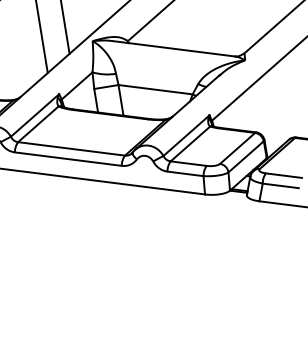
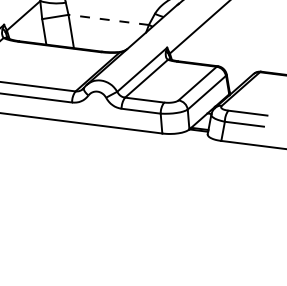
line: (155, 89) -> (108, 19), solid -> dashed

